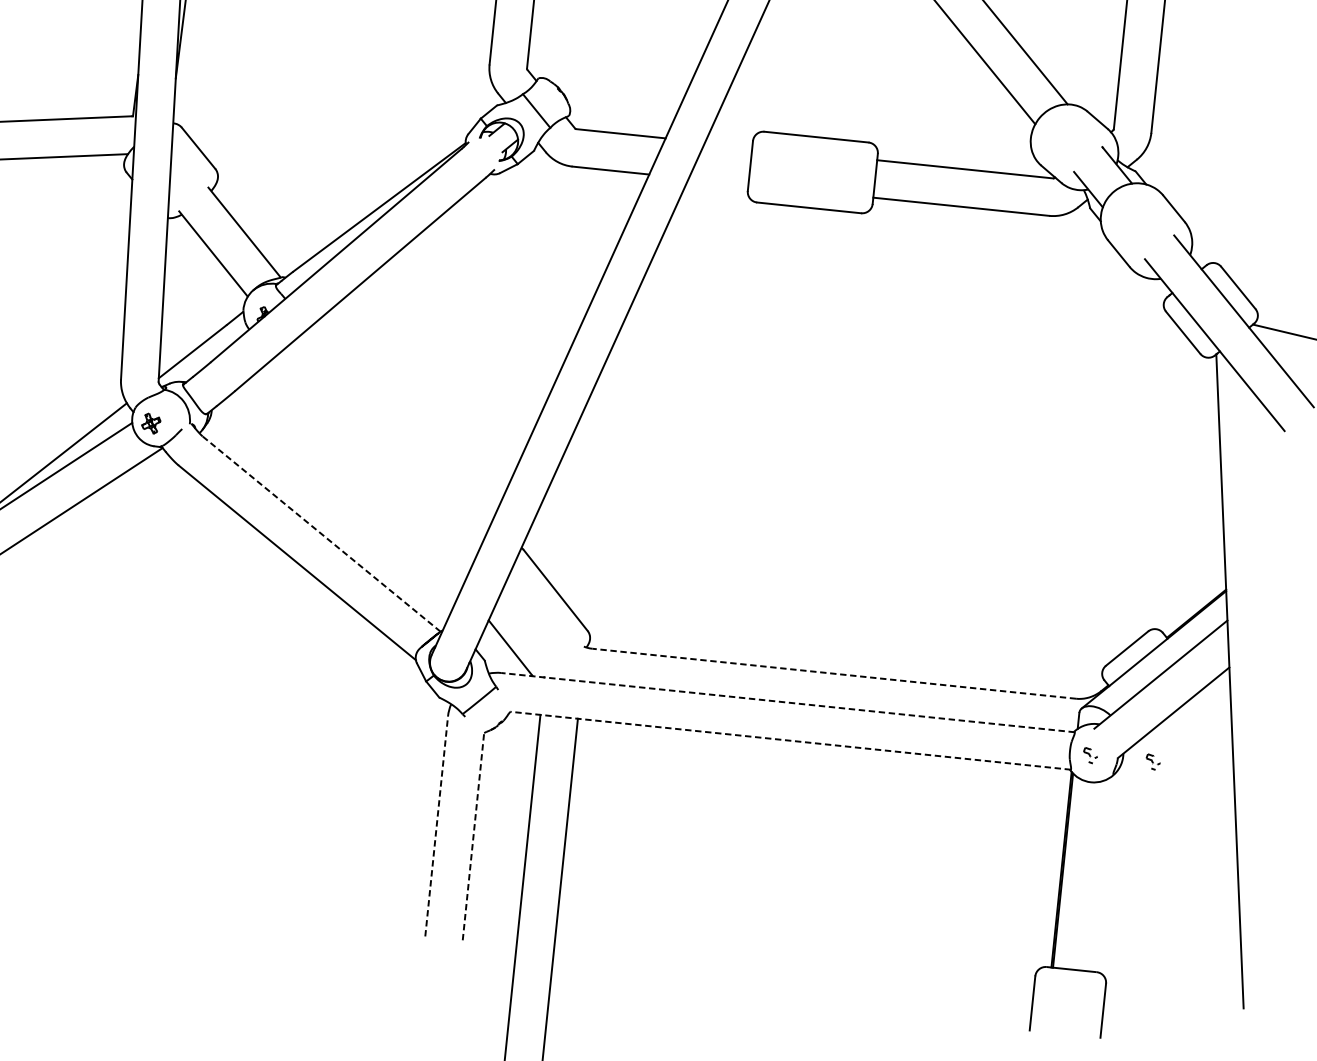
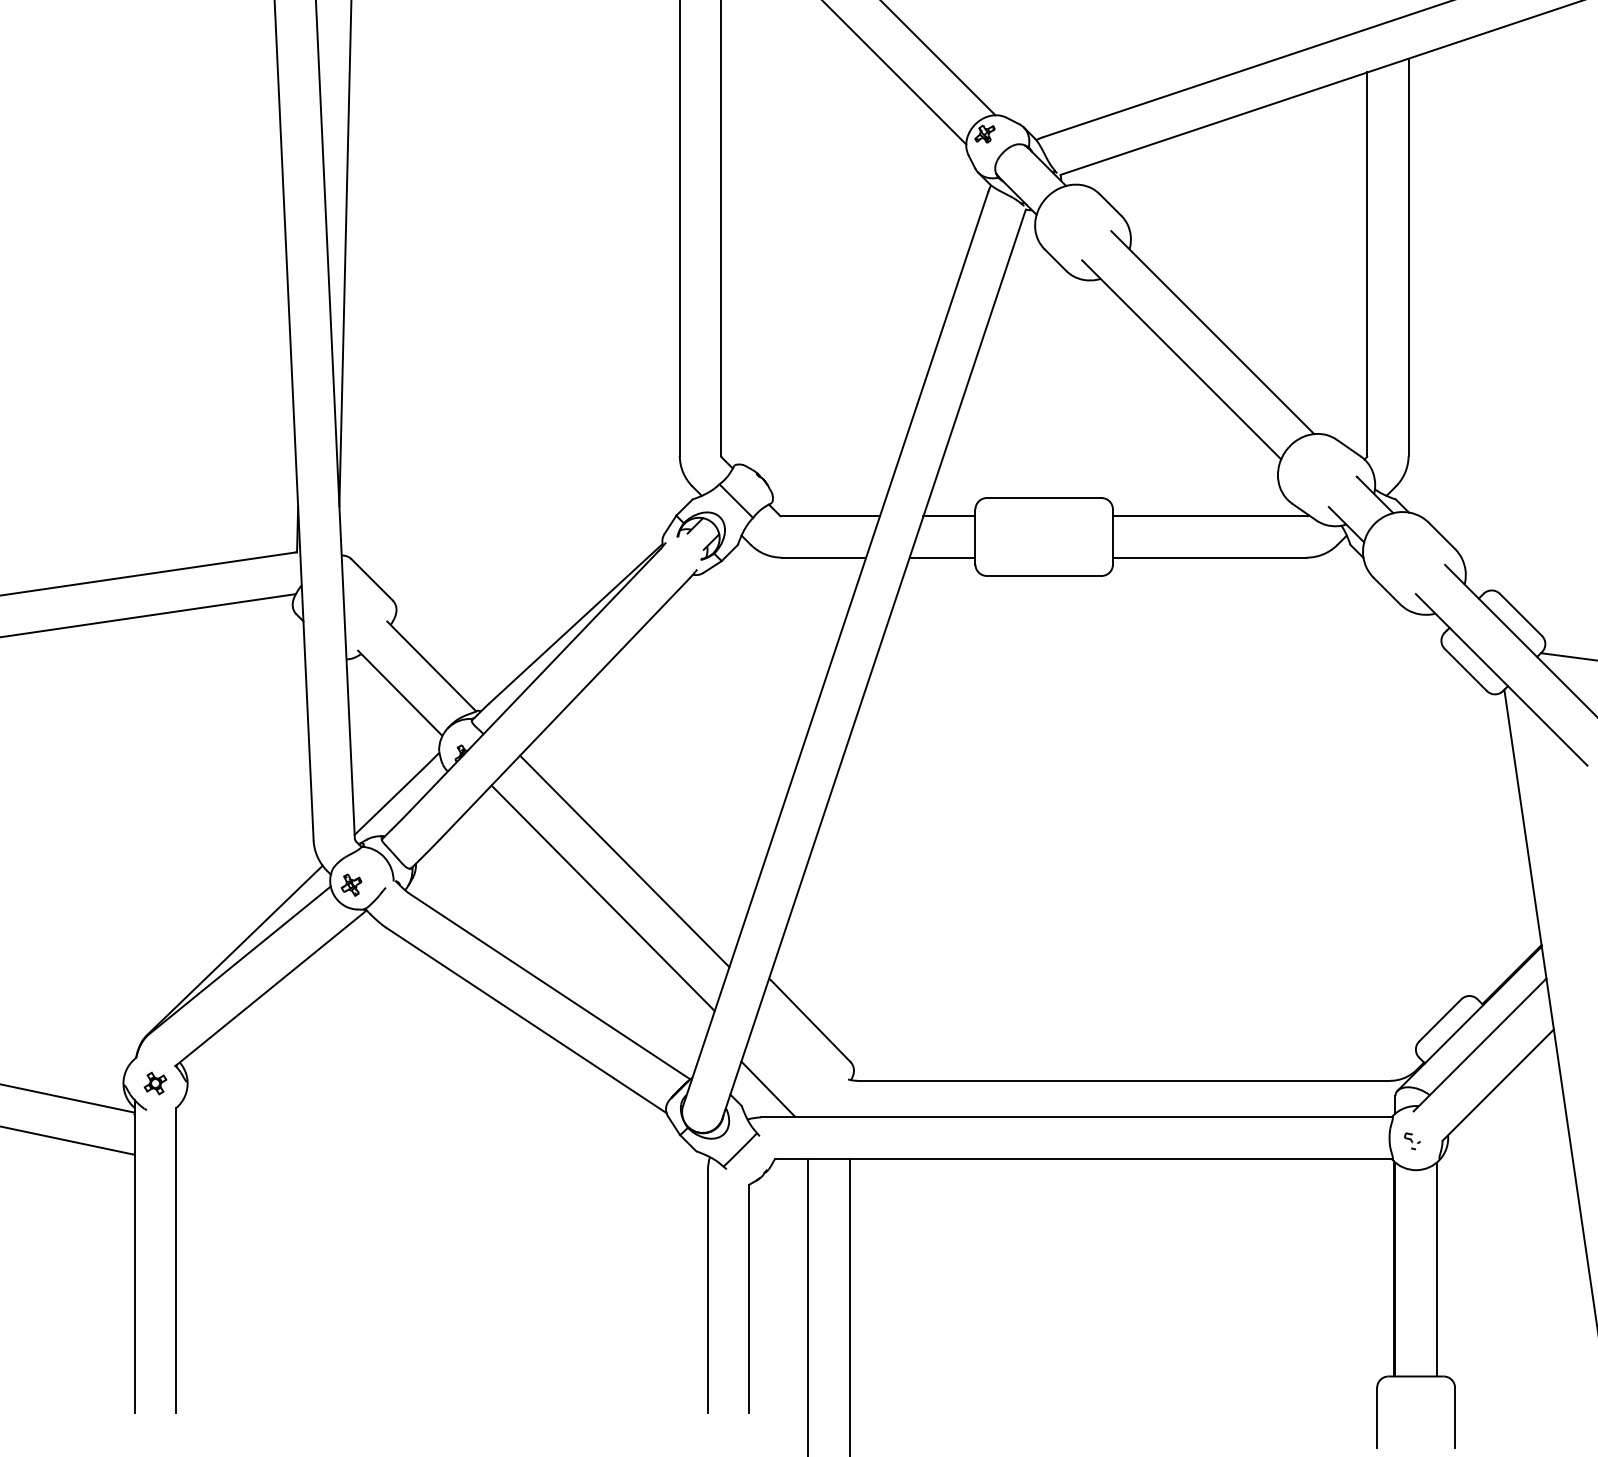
line: (728, 144) -> (949, 516), added
line: (718, 181) -> (942, 557), added
line: (401, 427) -> (624, 861), added
line: (377, 459) -> (602, 898), added
line: (321, 534) -> (549, 986), dashed -> solid
line: (833, 673) -> (1123, 1080), dashed -> solid
line: (787, 702) -> (1076, 1117), dashed -> solid
line: (790, 740) -> (1083, 1158), dashed -> solid
part: (1153, 762) -> (1481, 1141), removed
line: (436, 825) -> (707, 1291), dashed -> solid
line: (473, 836) -> (749, 1298), dashed -> solid
line: (1100, 874) -> (1436, 1269), added

